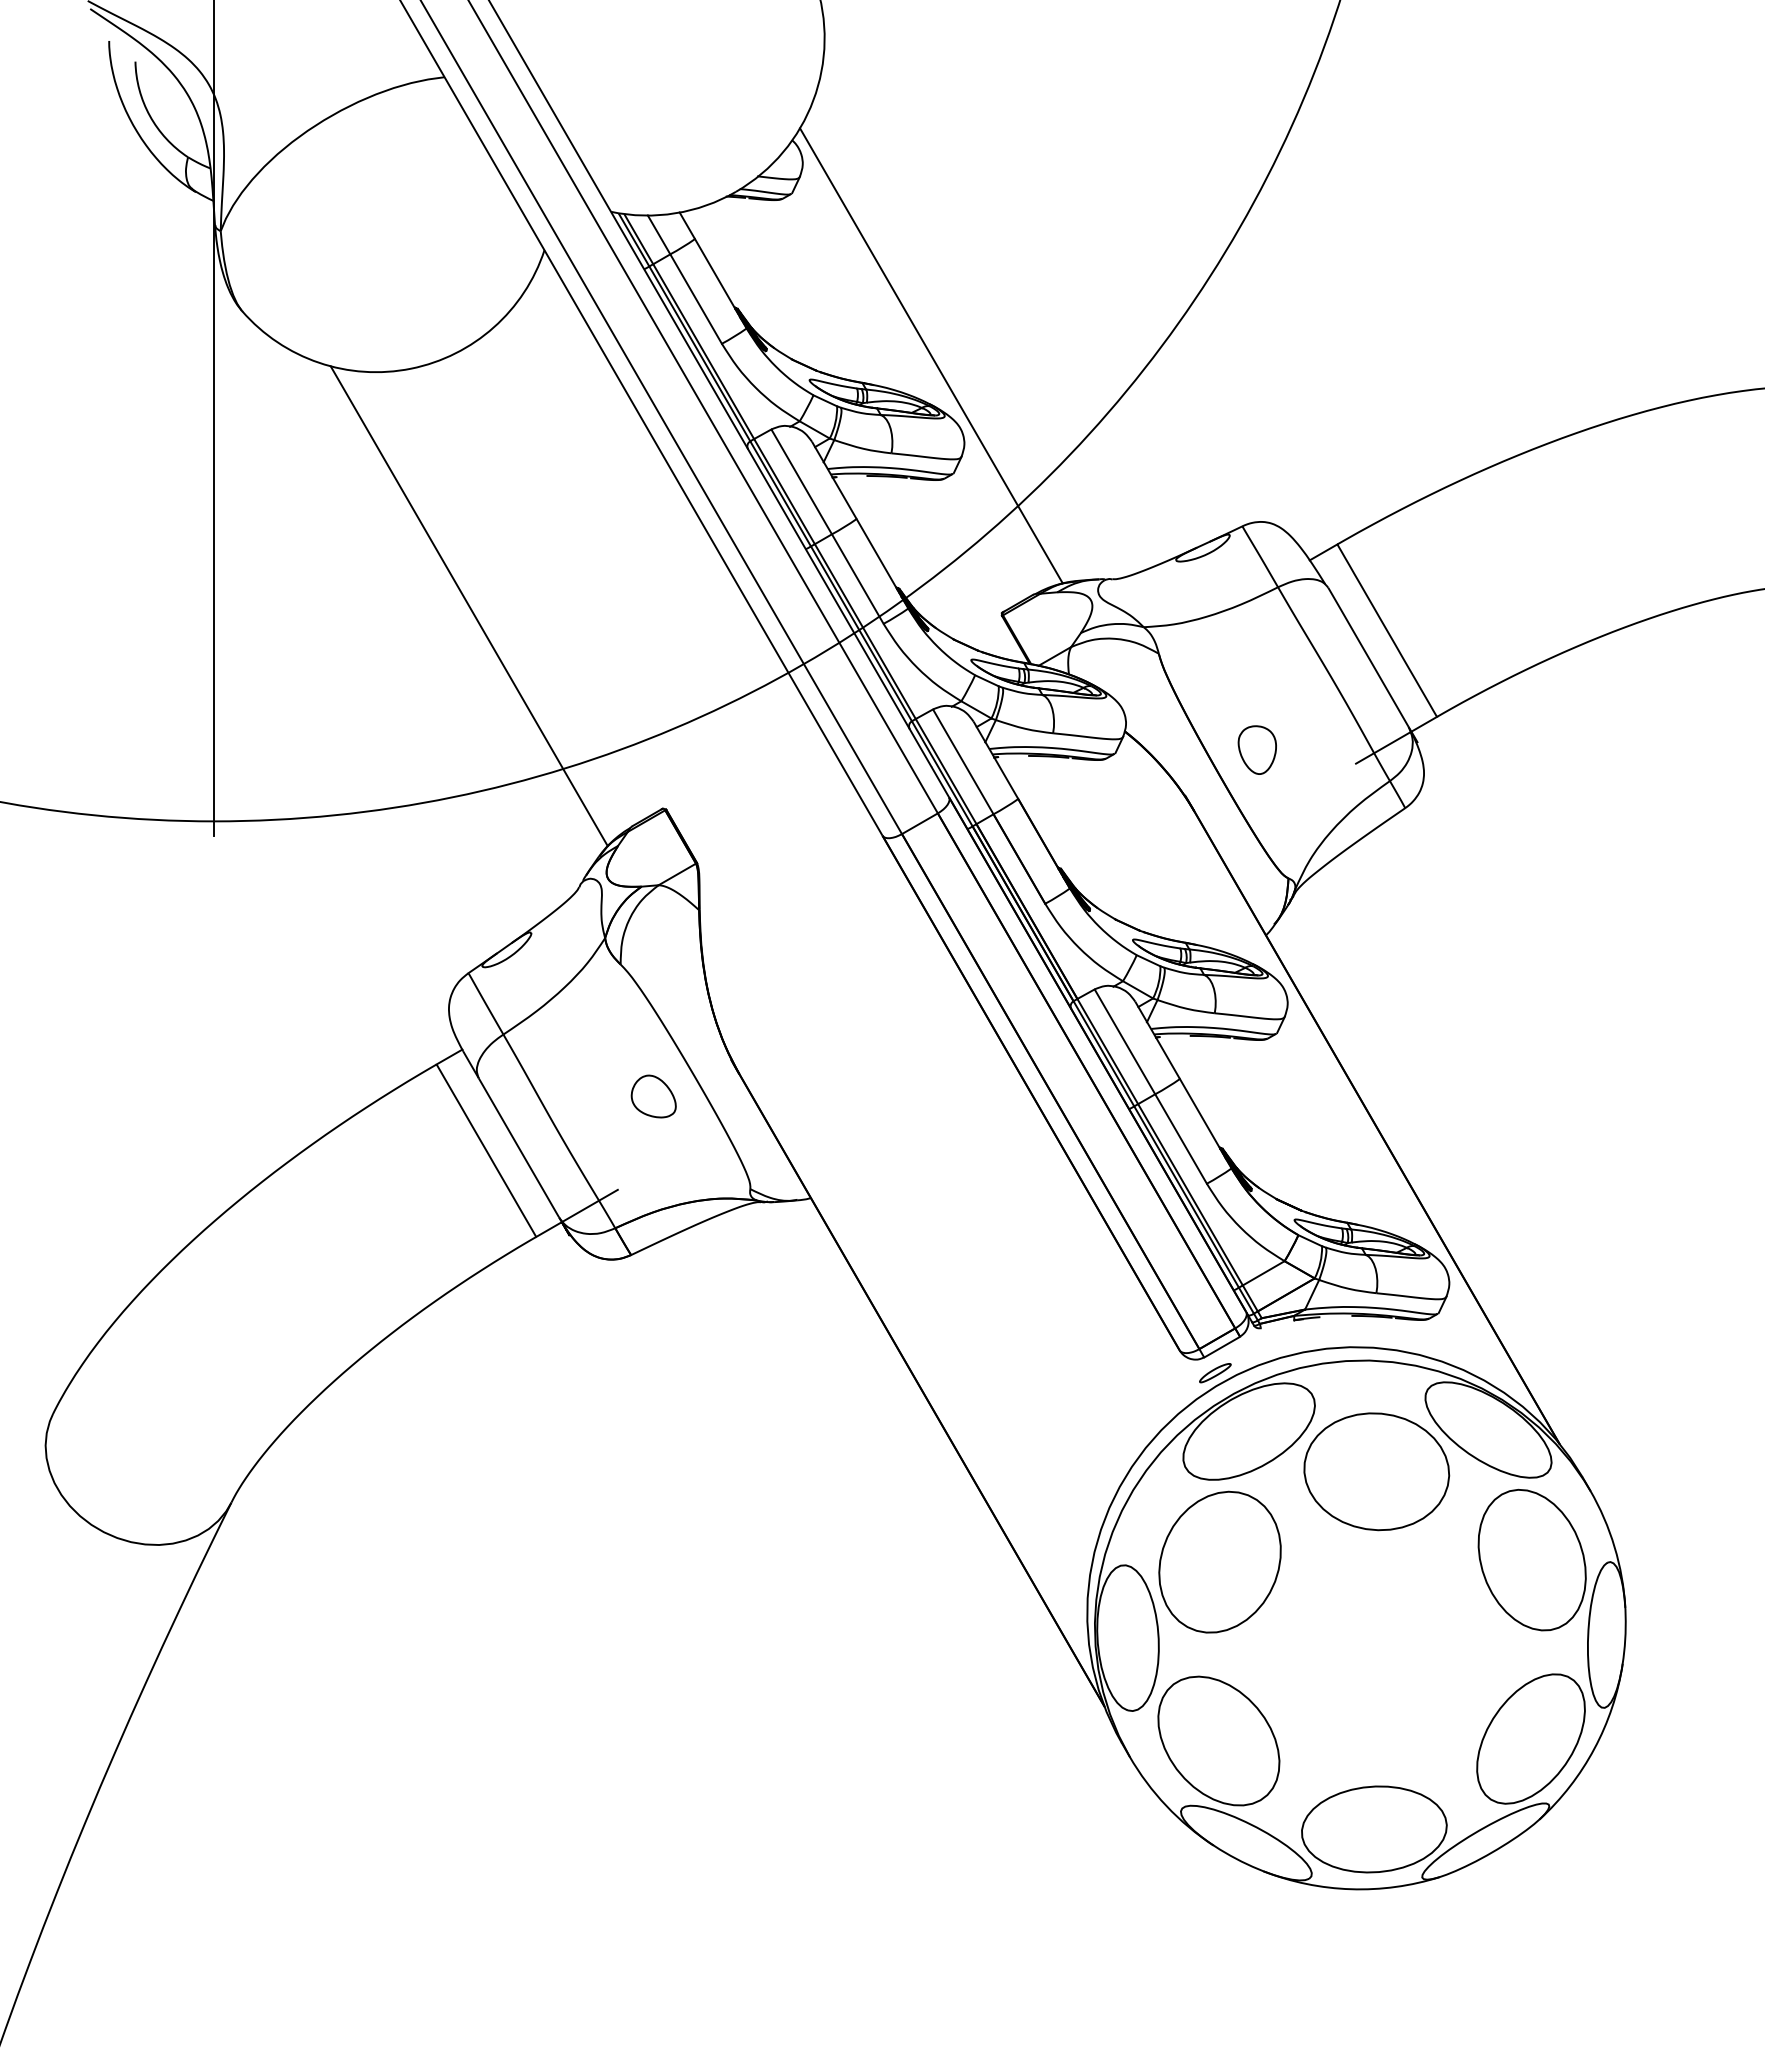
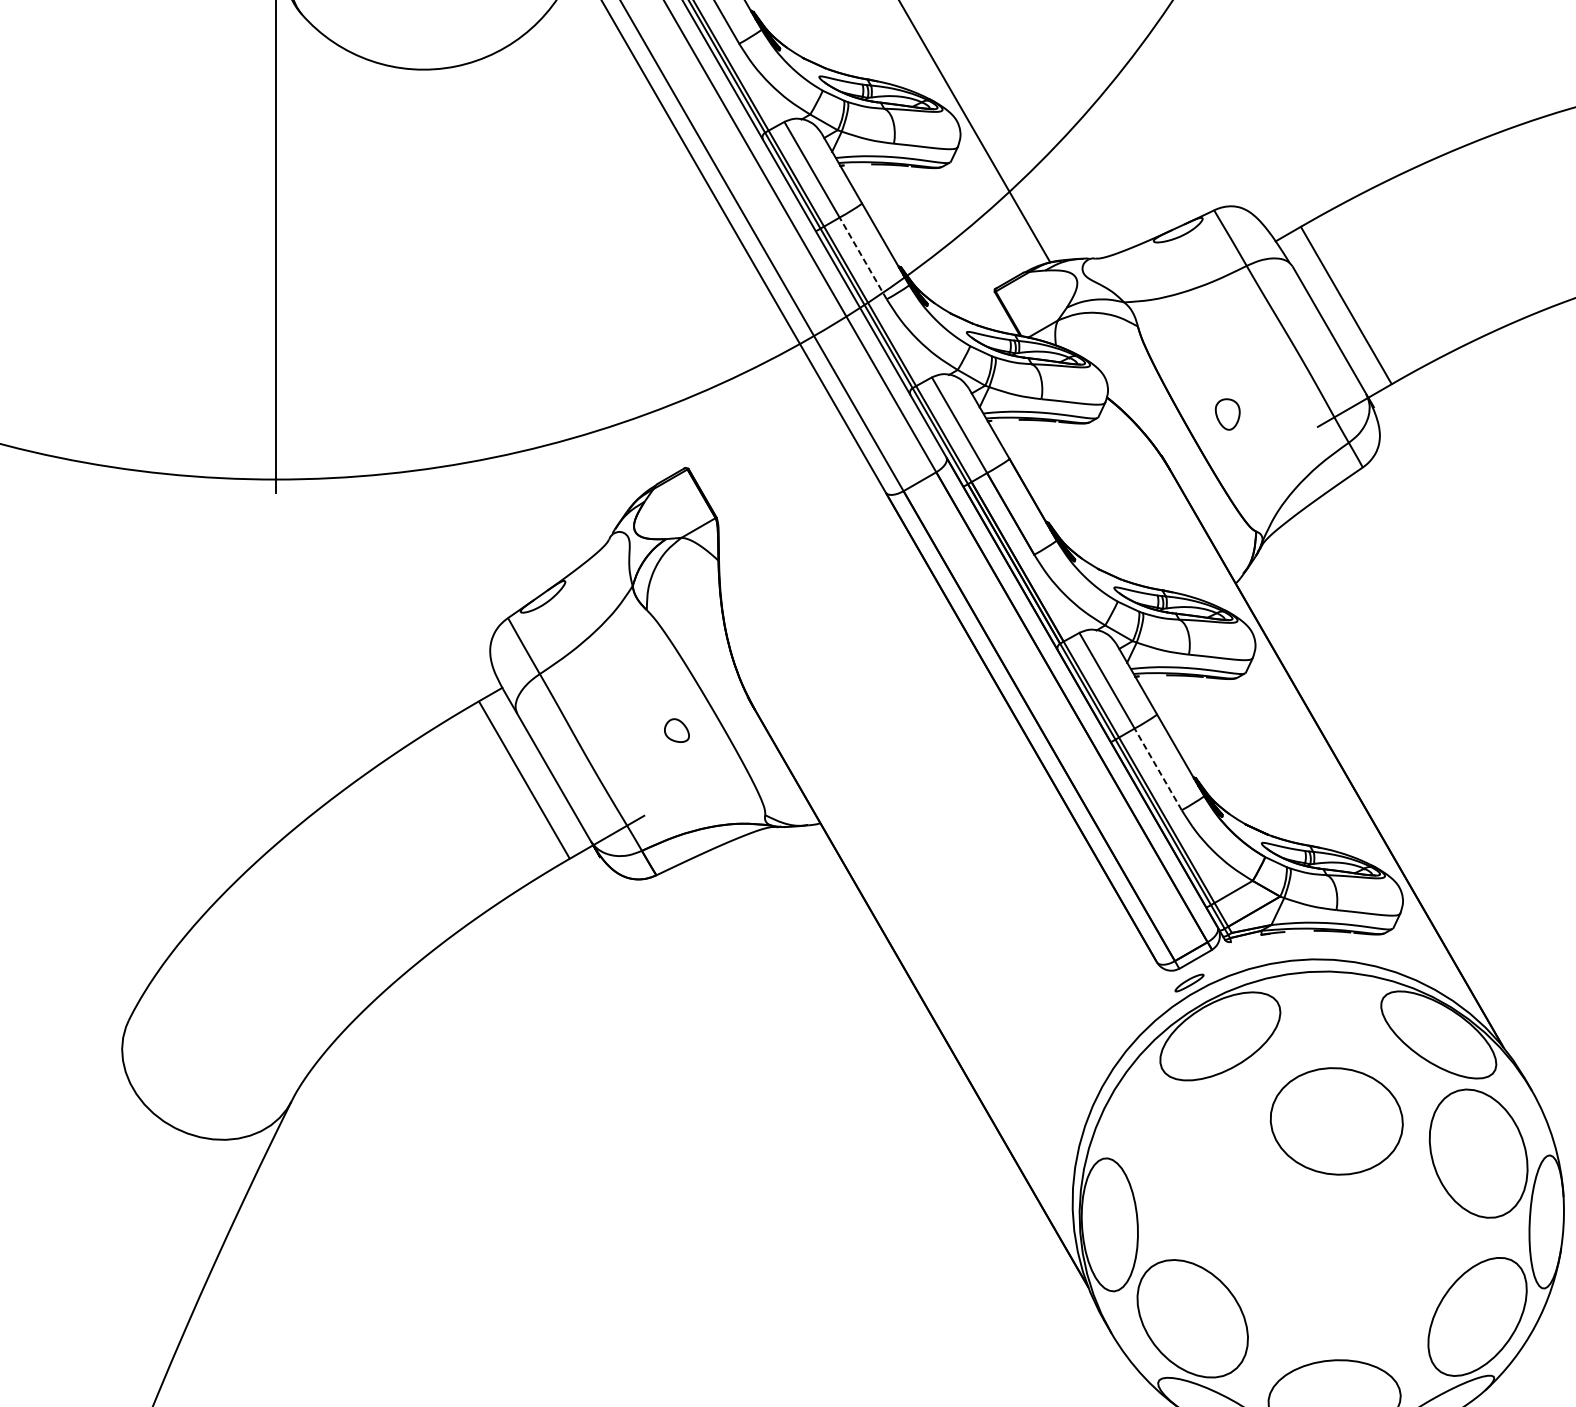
line: (857, 579) -> (862, 258), solid -> dashed
line: (468, 606) -> (508, 283), removed
part: (1256, 749) -> (1227, 413), size x0.7
part: (653, 1096) -> (676, 730), size x0.6
line: (1181, 1139) -> (1158, 769), solid -> dashed
part: (1376, 1471) -> (1336, 1121), moved
part: (1219, 1561) -> (1193, 1154), removed

